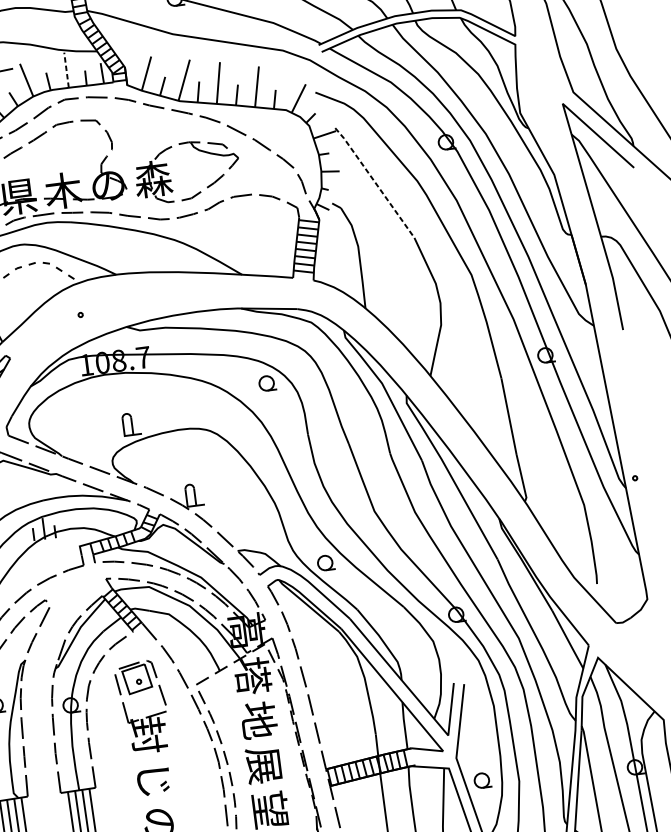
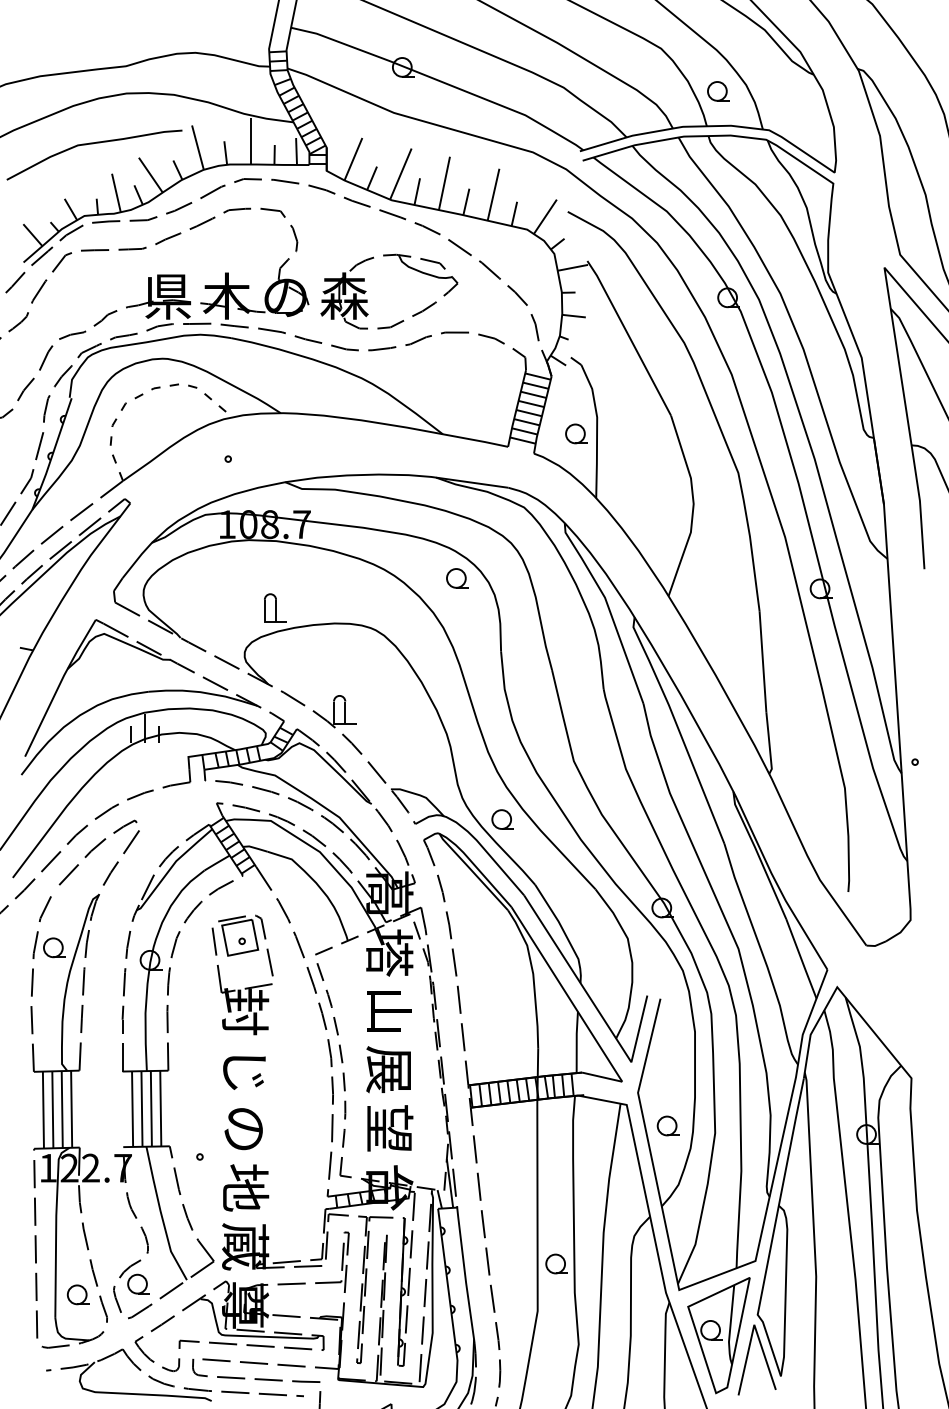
line: (66, 70) -> (250, 141), dashed -> solid
line: (374, 182) -> (629, 337), dashed -> solid
part: (344, 260) -> (576, 433), added
text: (259, 719) -> (390, 1010), 地 -> 山

